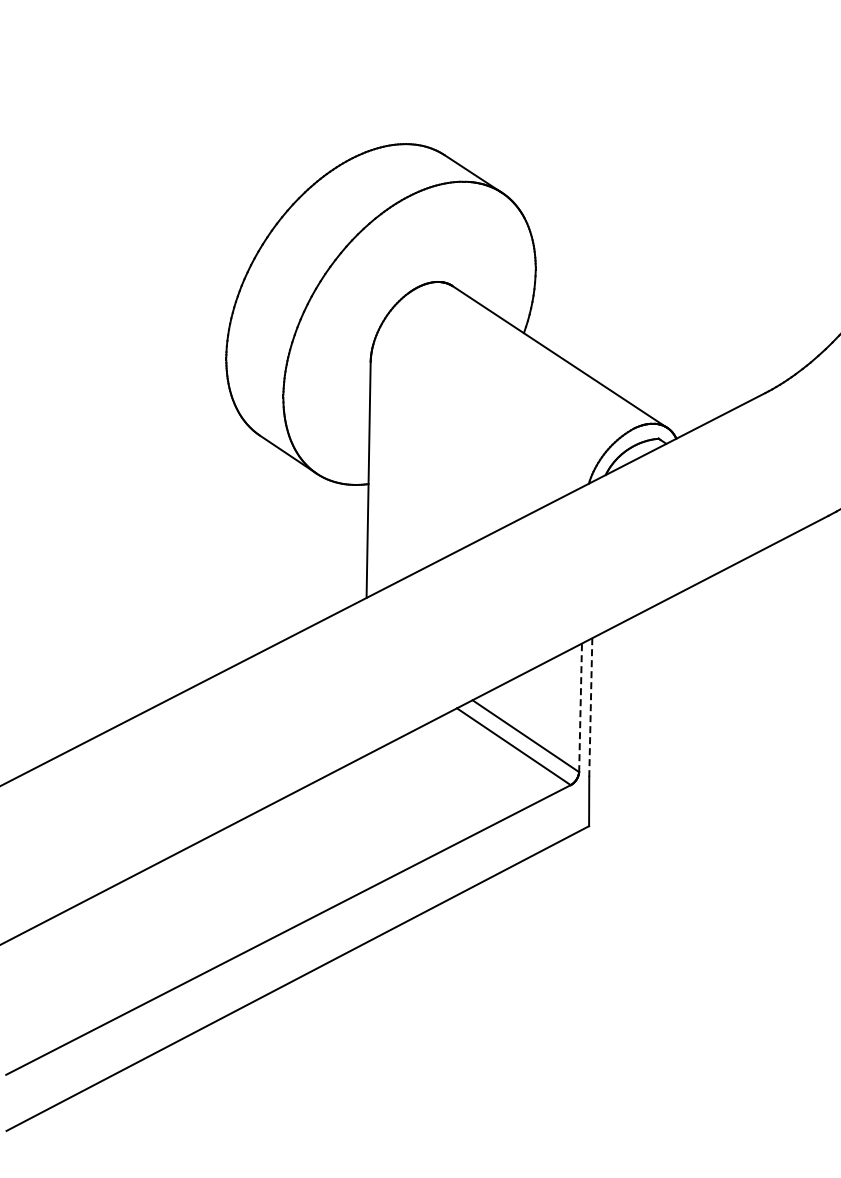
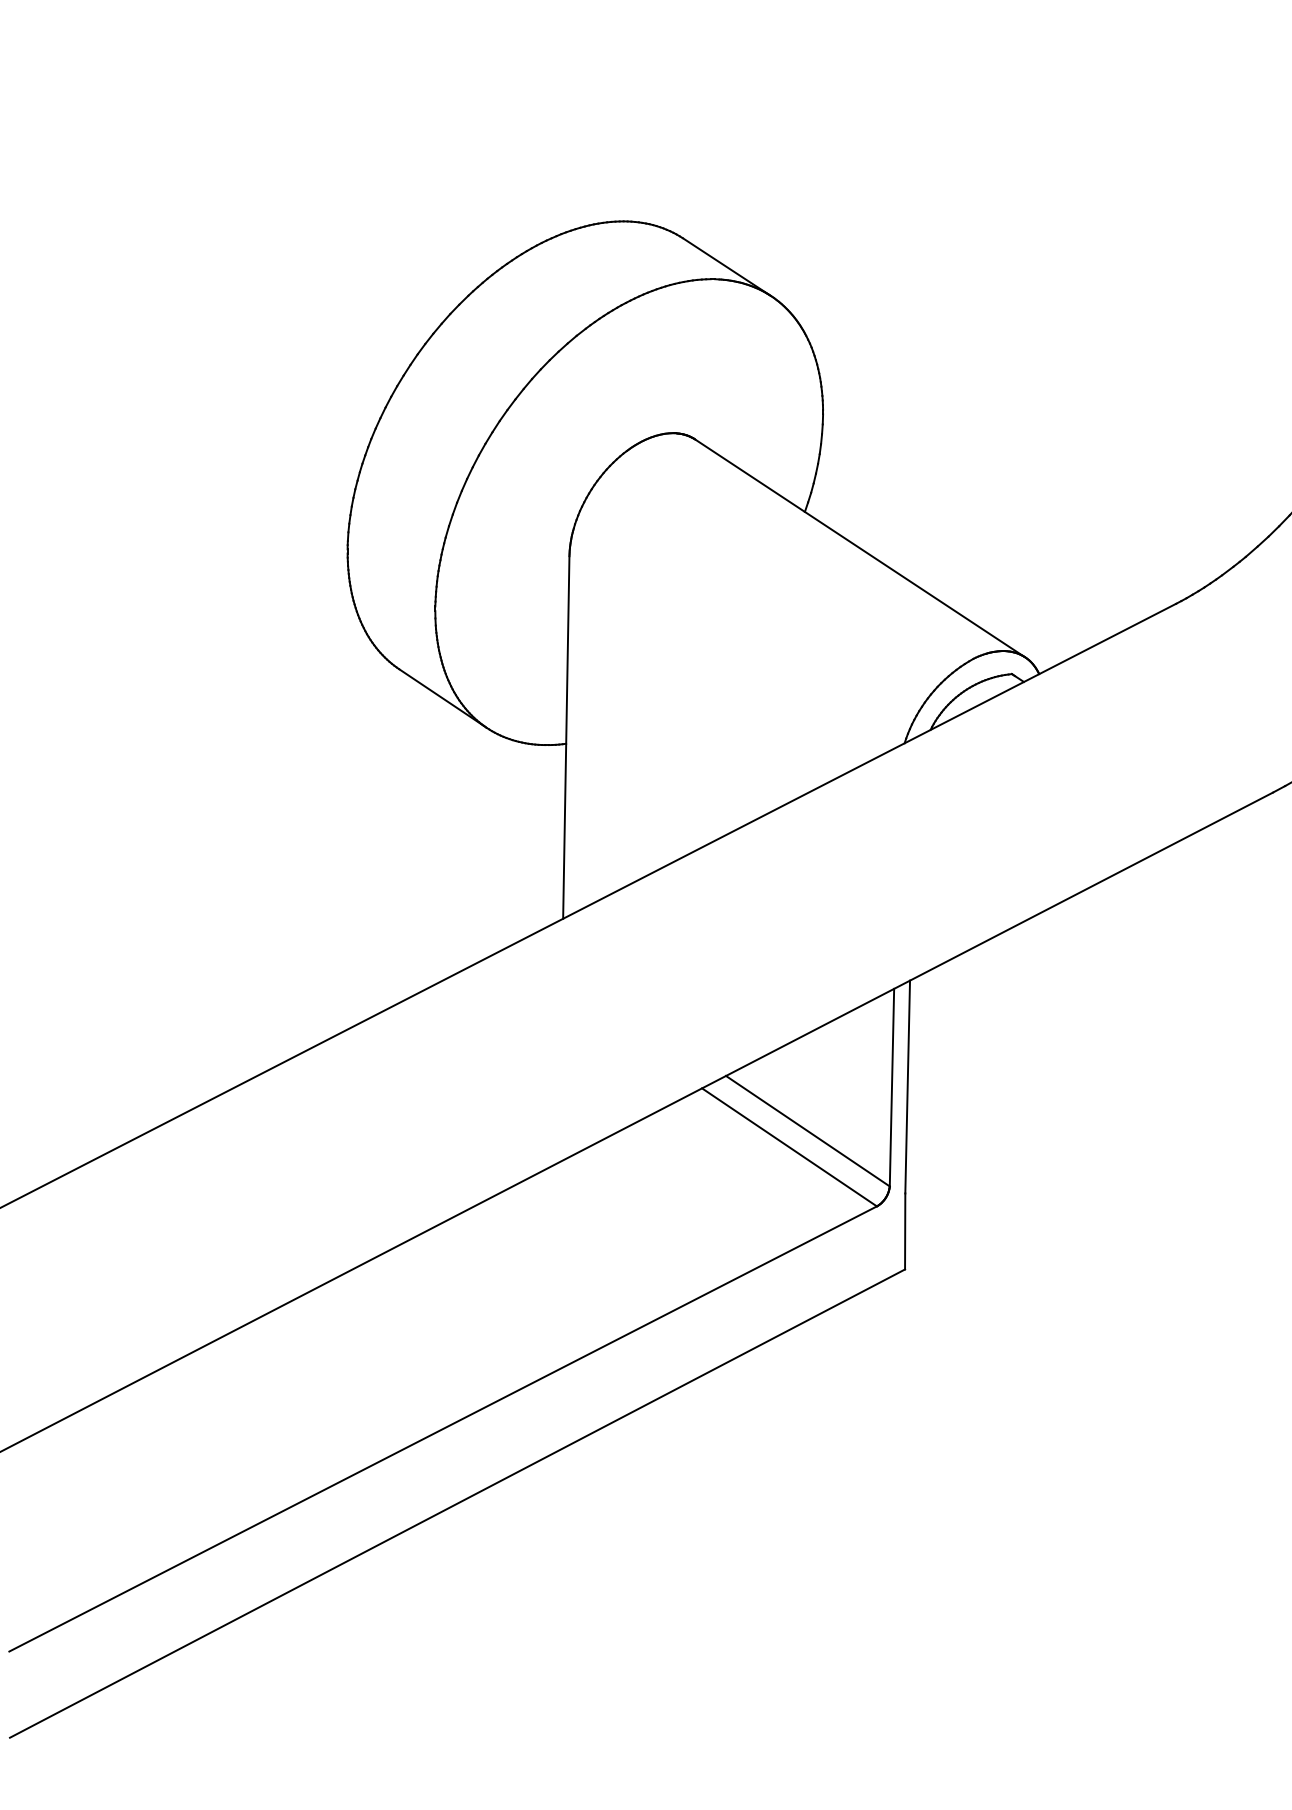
line: (580, 707) -> (891, 1087), dashed -> solid
line: (590, 707) -> (907, 1087), dashed -> solid

